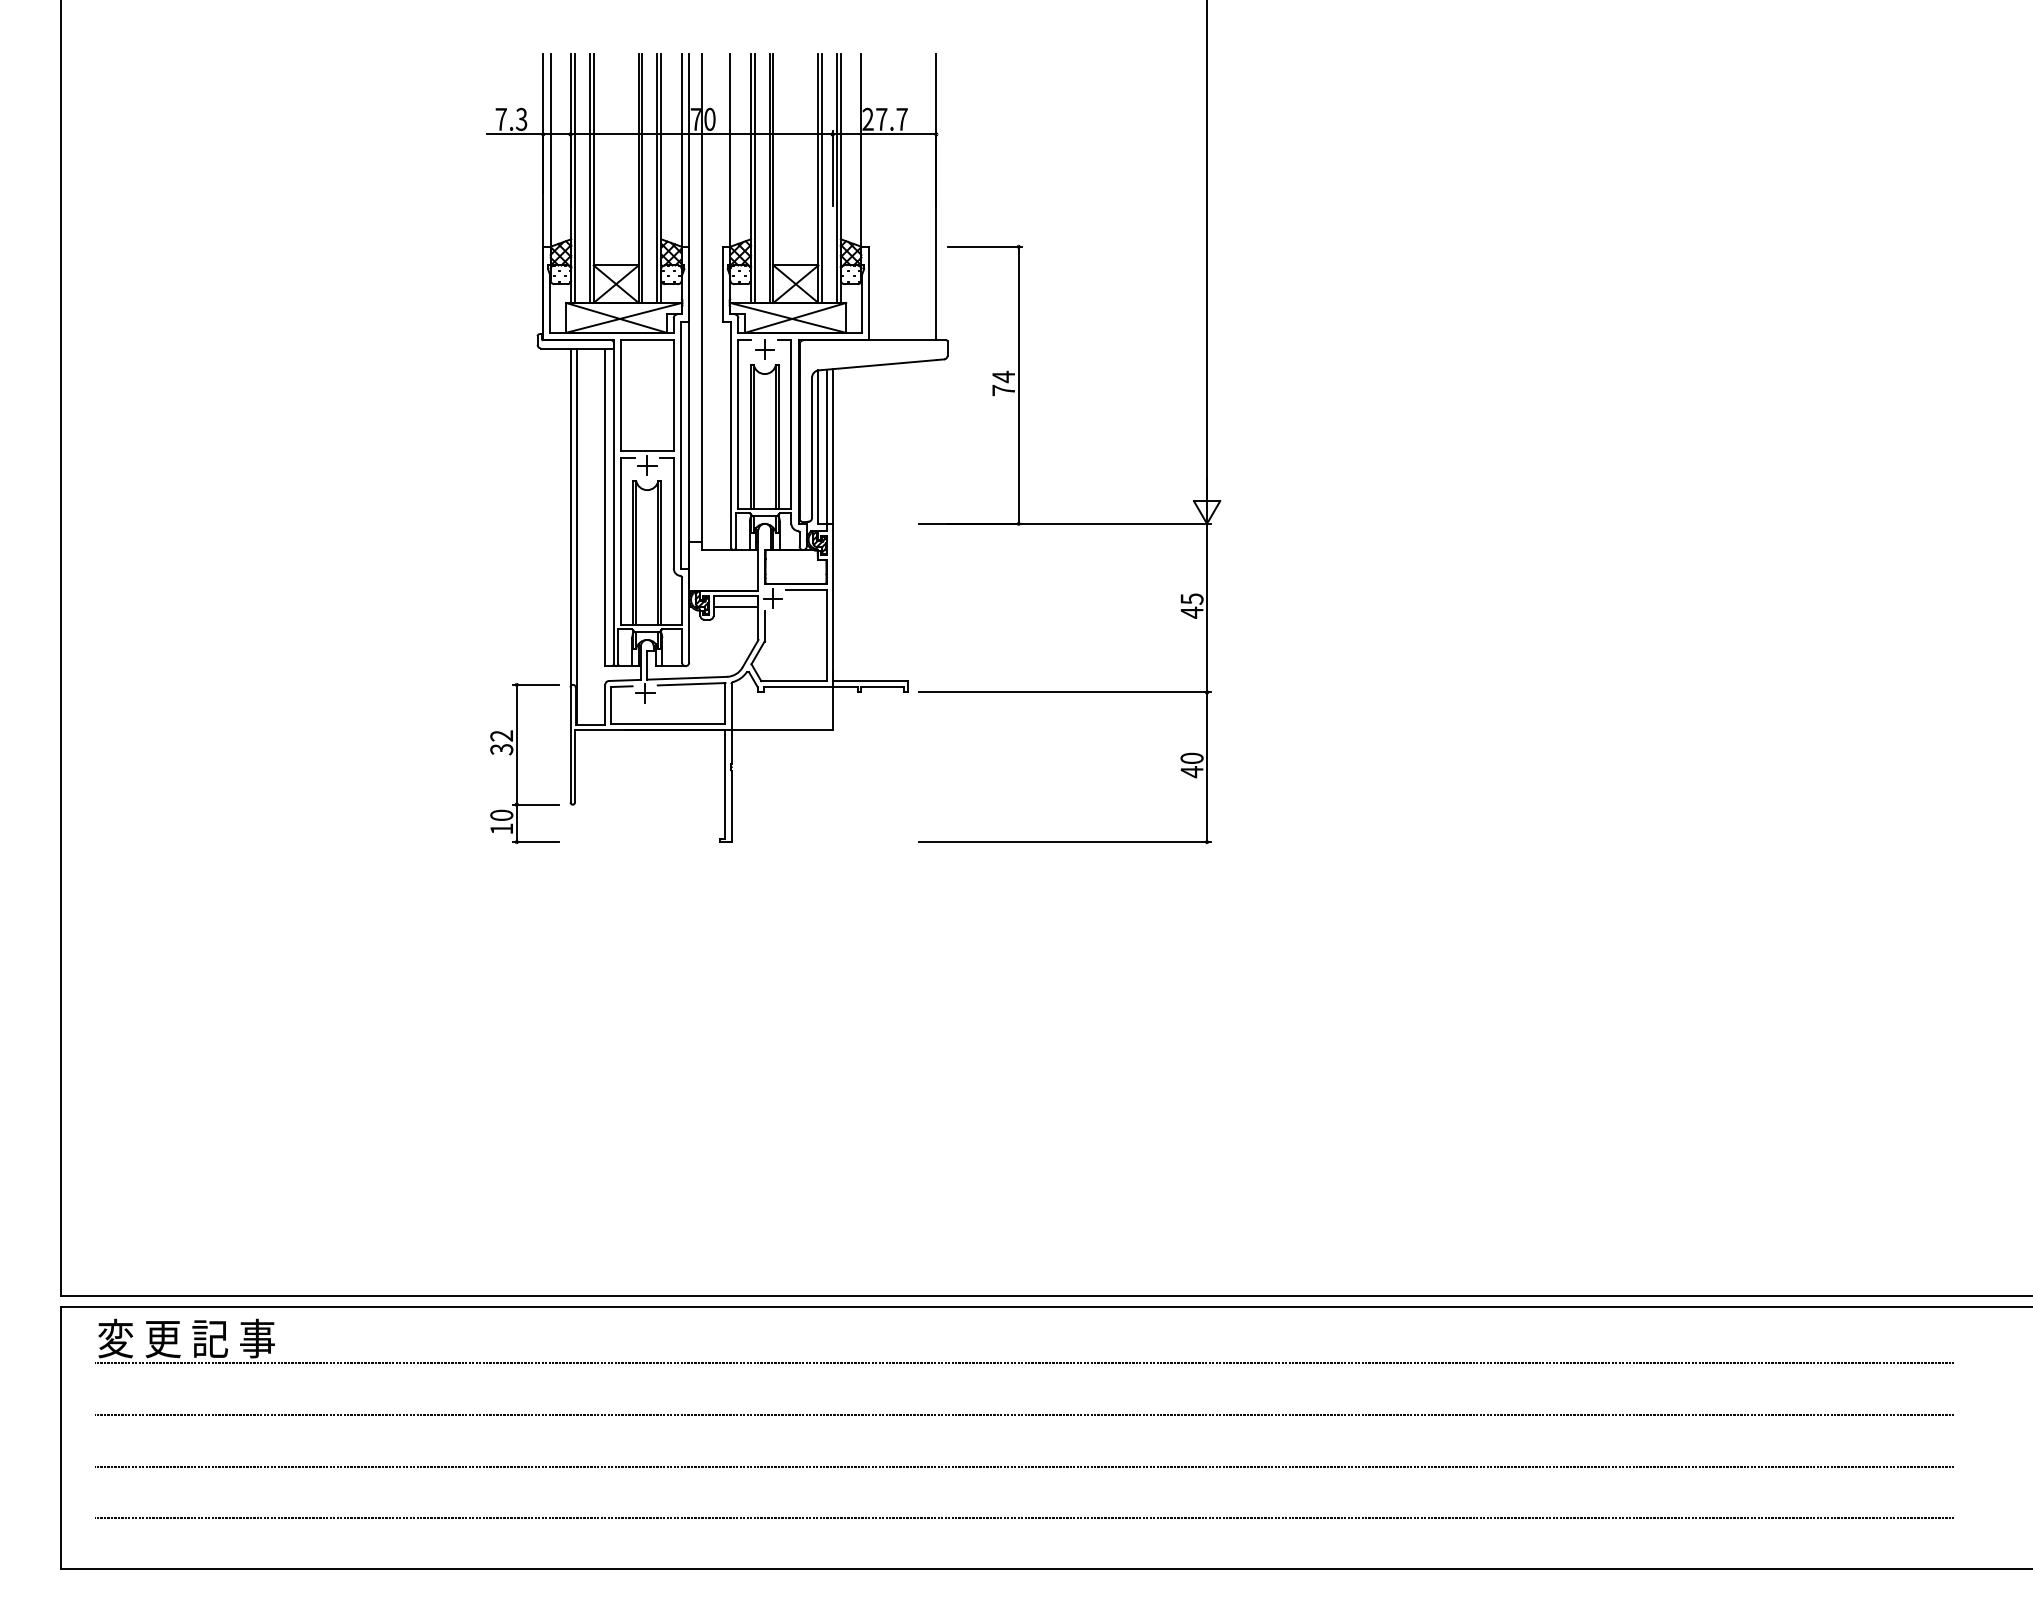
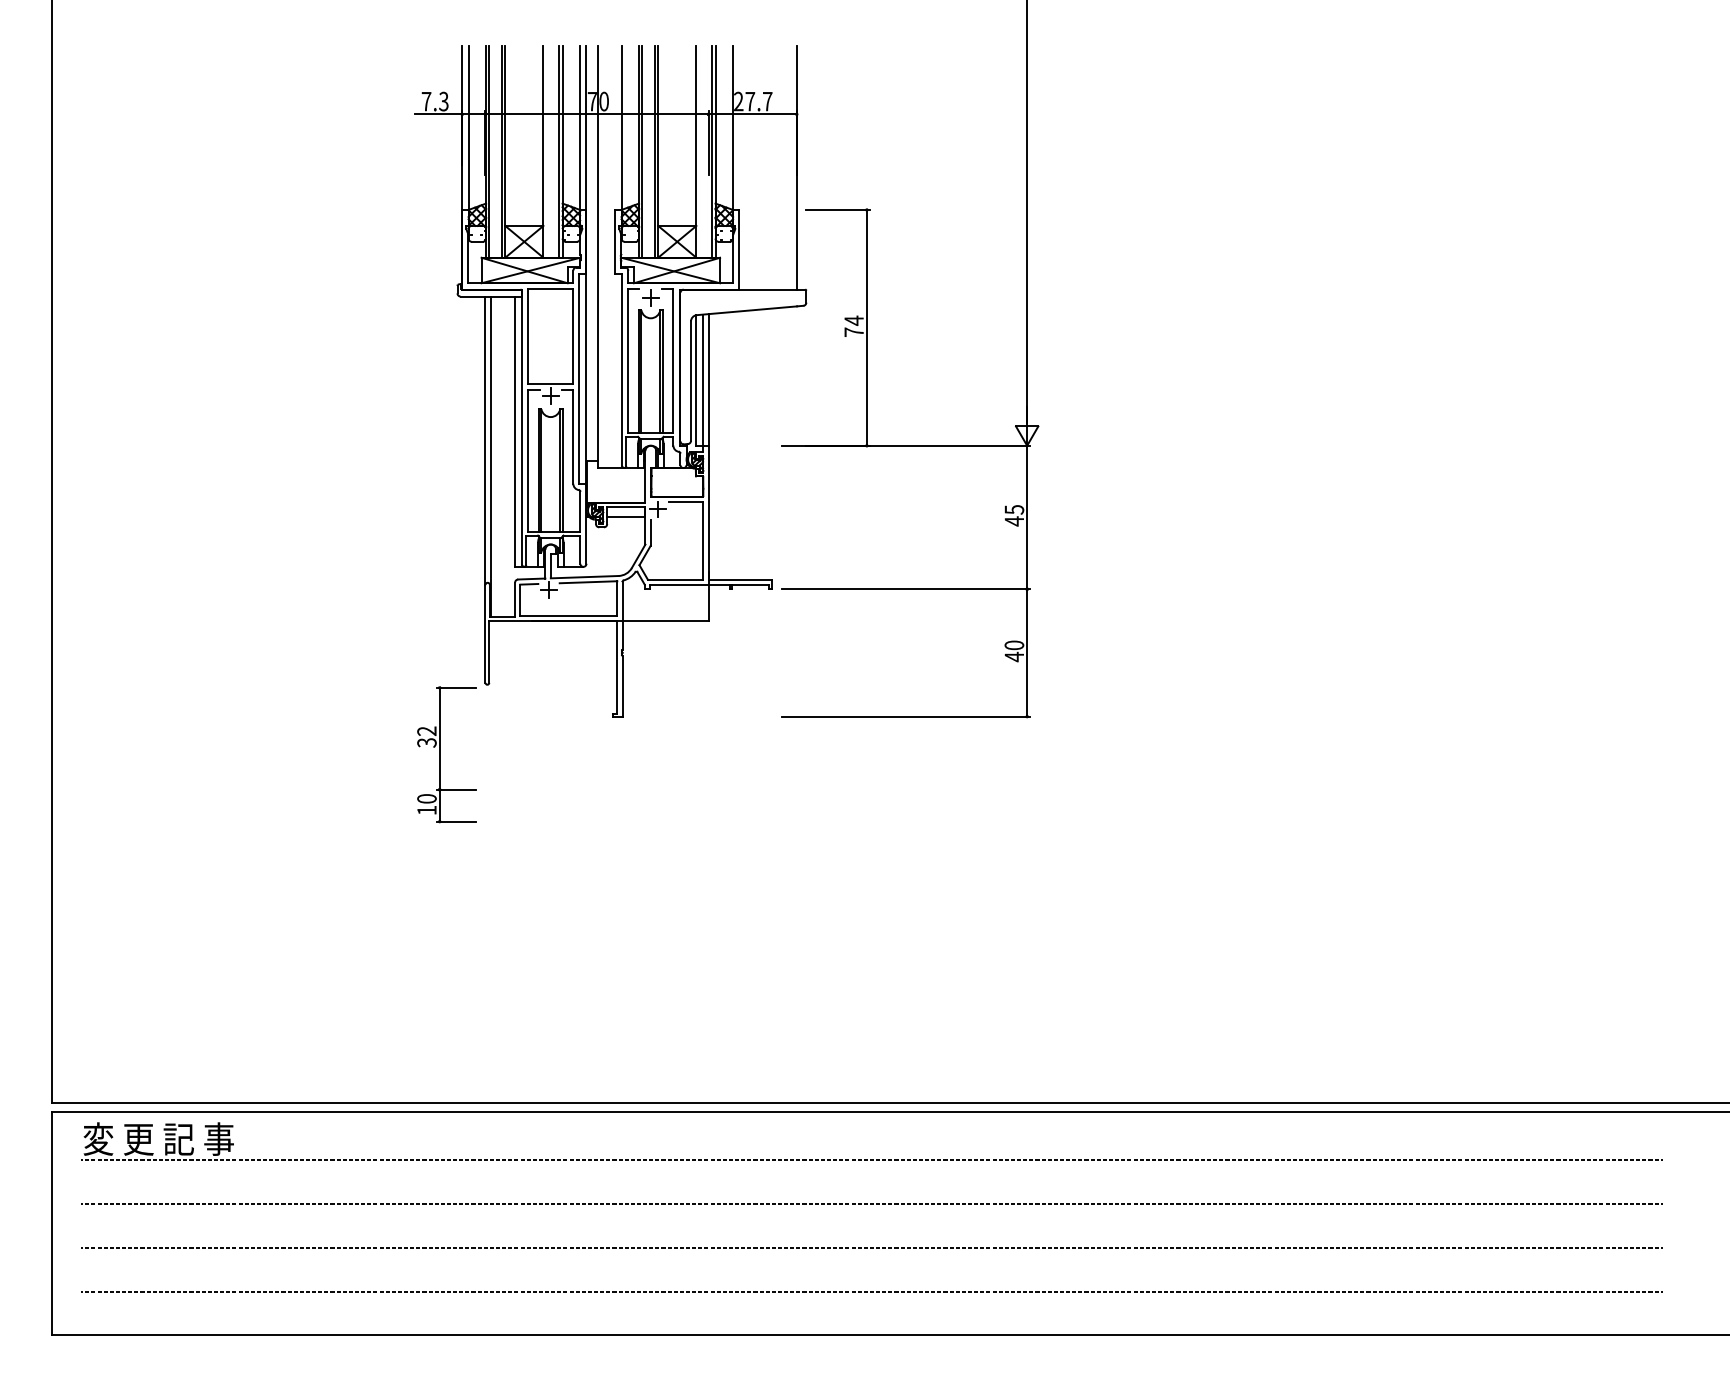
line: (642, 178) -> (546, 151), removed
line: (822, 178) -> (699, 151), removed
part: (524, 763) -> (446, 754), moved

